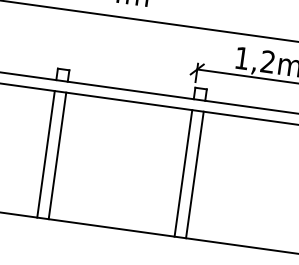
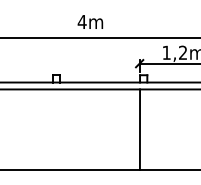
line: (45, 153) -> (52, 129), removed
line: (56, 155) -> (59, 129), removed
line: (195, 174) -> (147, 129), removed

